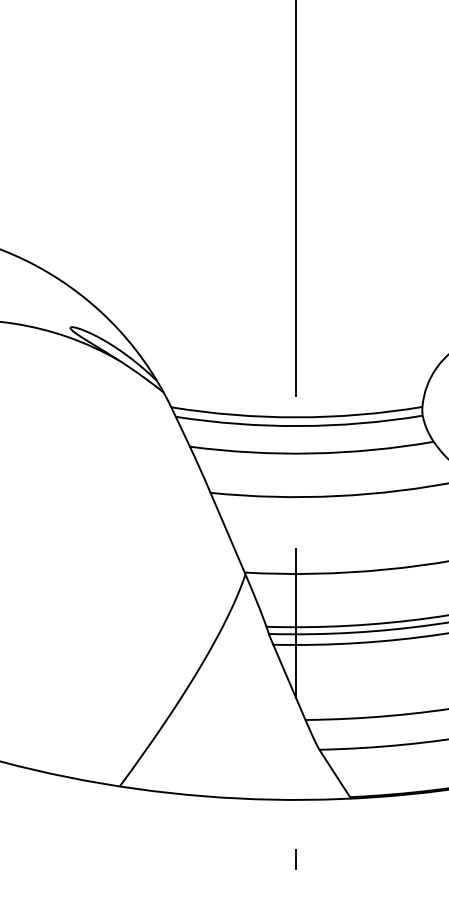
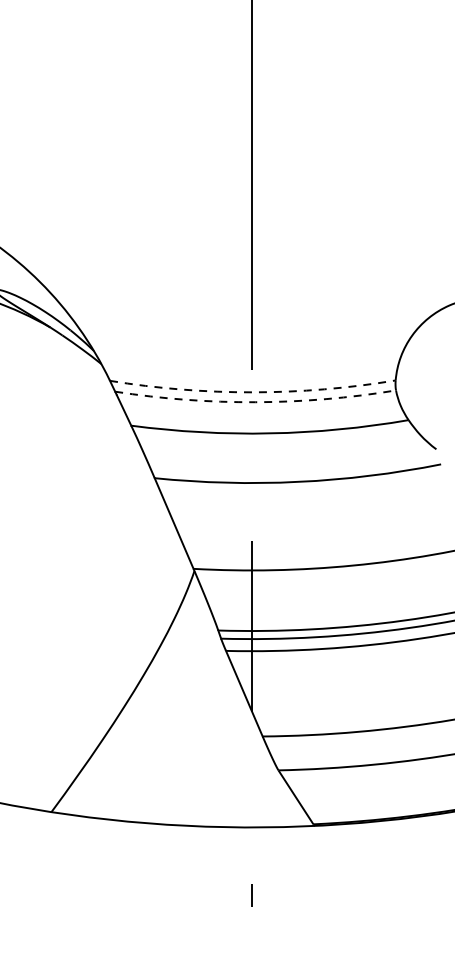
arc: (296, 417) -> (252, 392), solid -> dashed
arc: (299, 426) -> (255, 402), solid -> dashed

